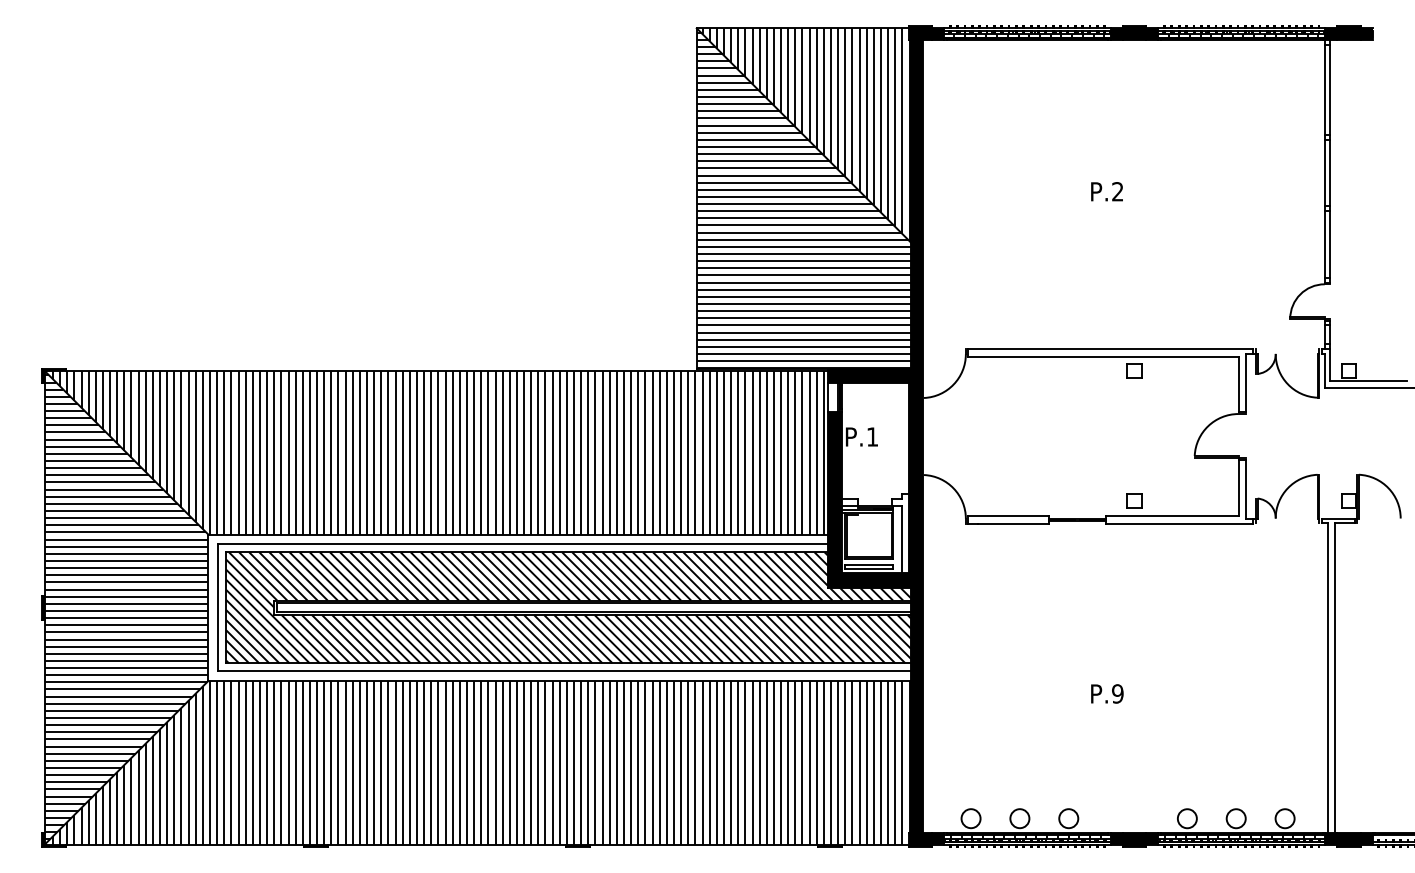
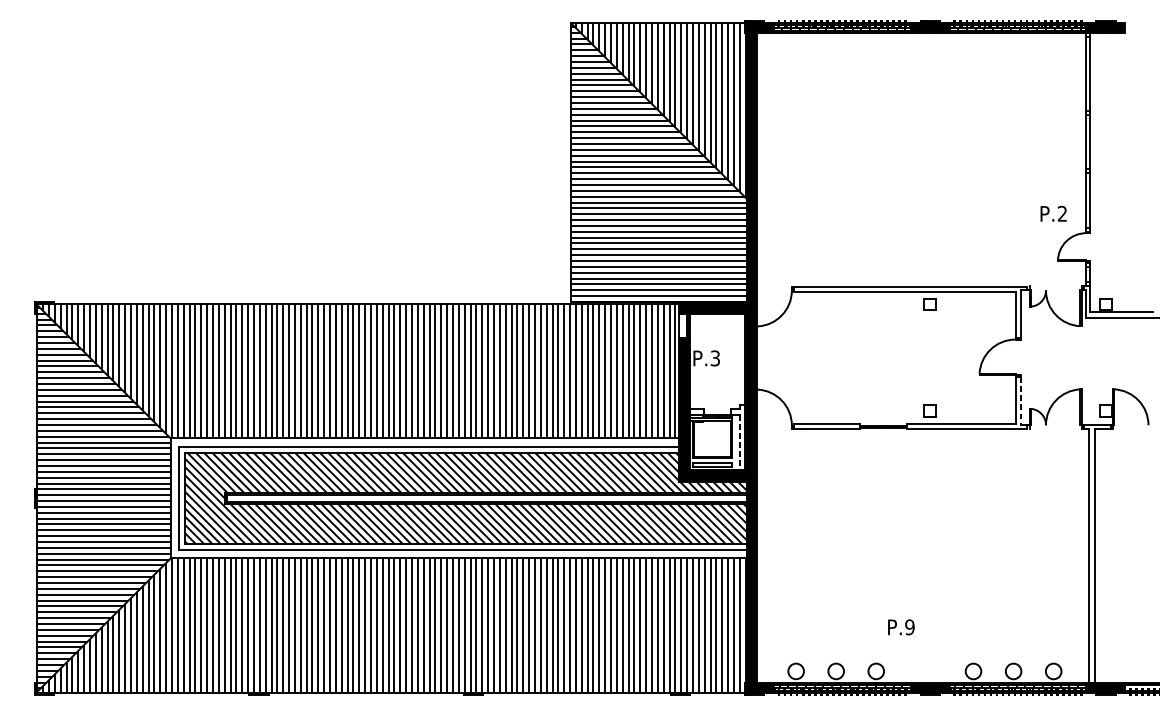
text: (1106, 191) -> (1053, 213), moved
text: (872, 436) -> (715, 358), P.1 -> P.3
line: (1245, 489) -> (1021, 401), solid -> dashed
line: (902, 540) -> (739, 443), solid -> dashed
text: (1107, 693) -> (901, 626), moved

